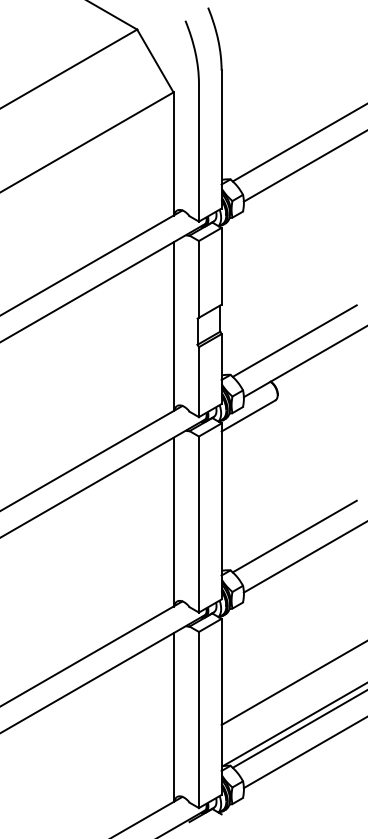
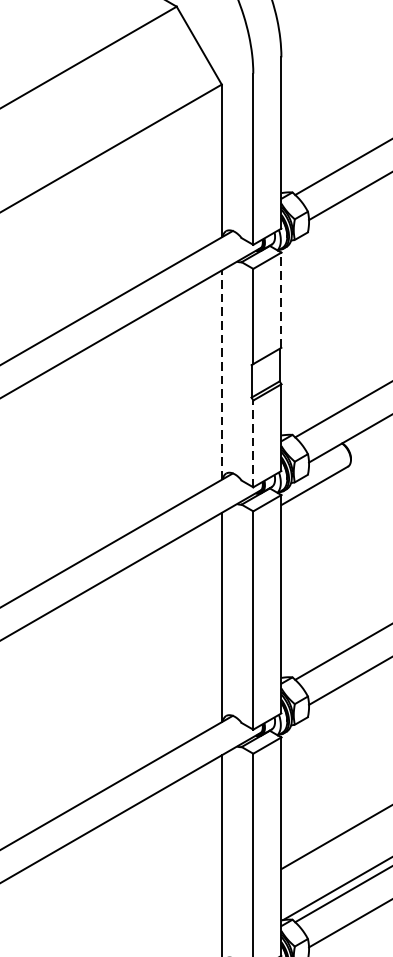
line: (221, 265) -> (281, 299), solid -> dashed
line: (173, 326) -> (221, 374), solid -> dashed
line: (198, 382) -> (252, 444), solid -> dashed

